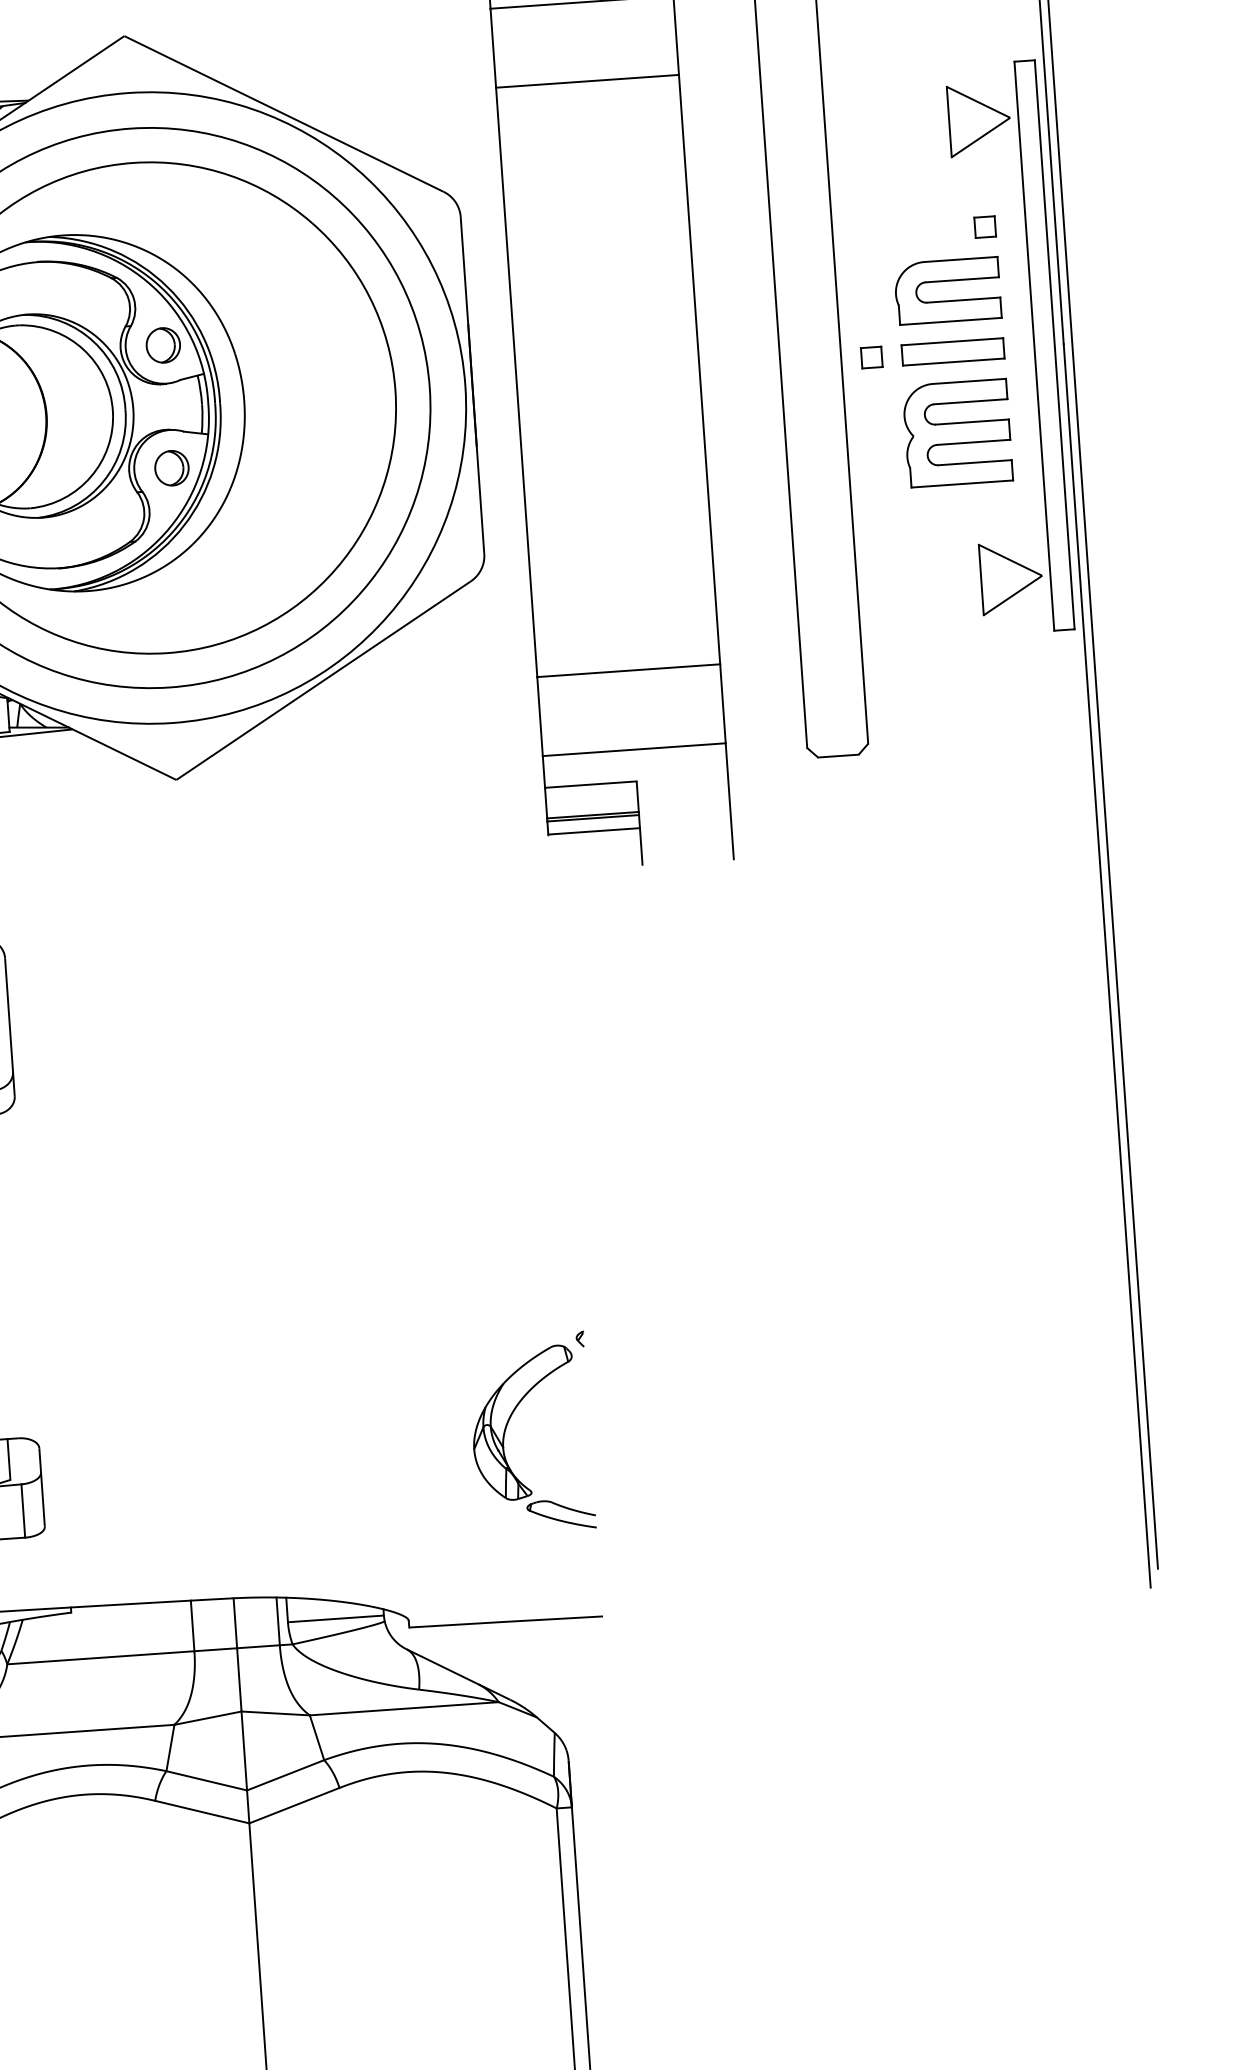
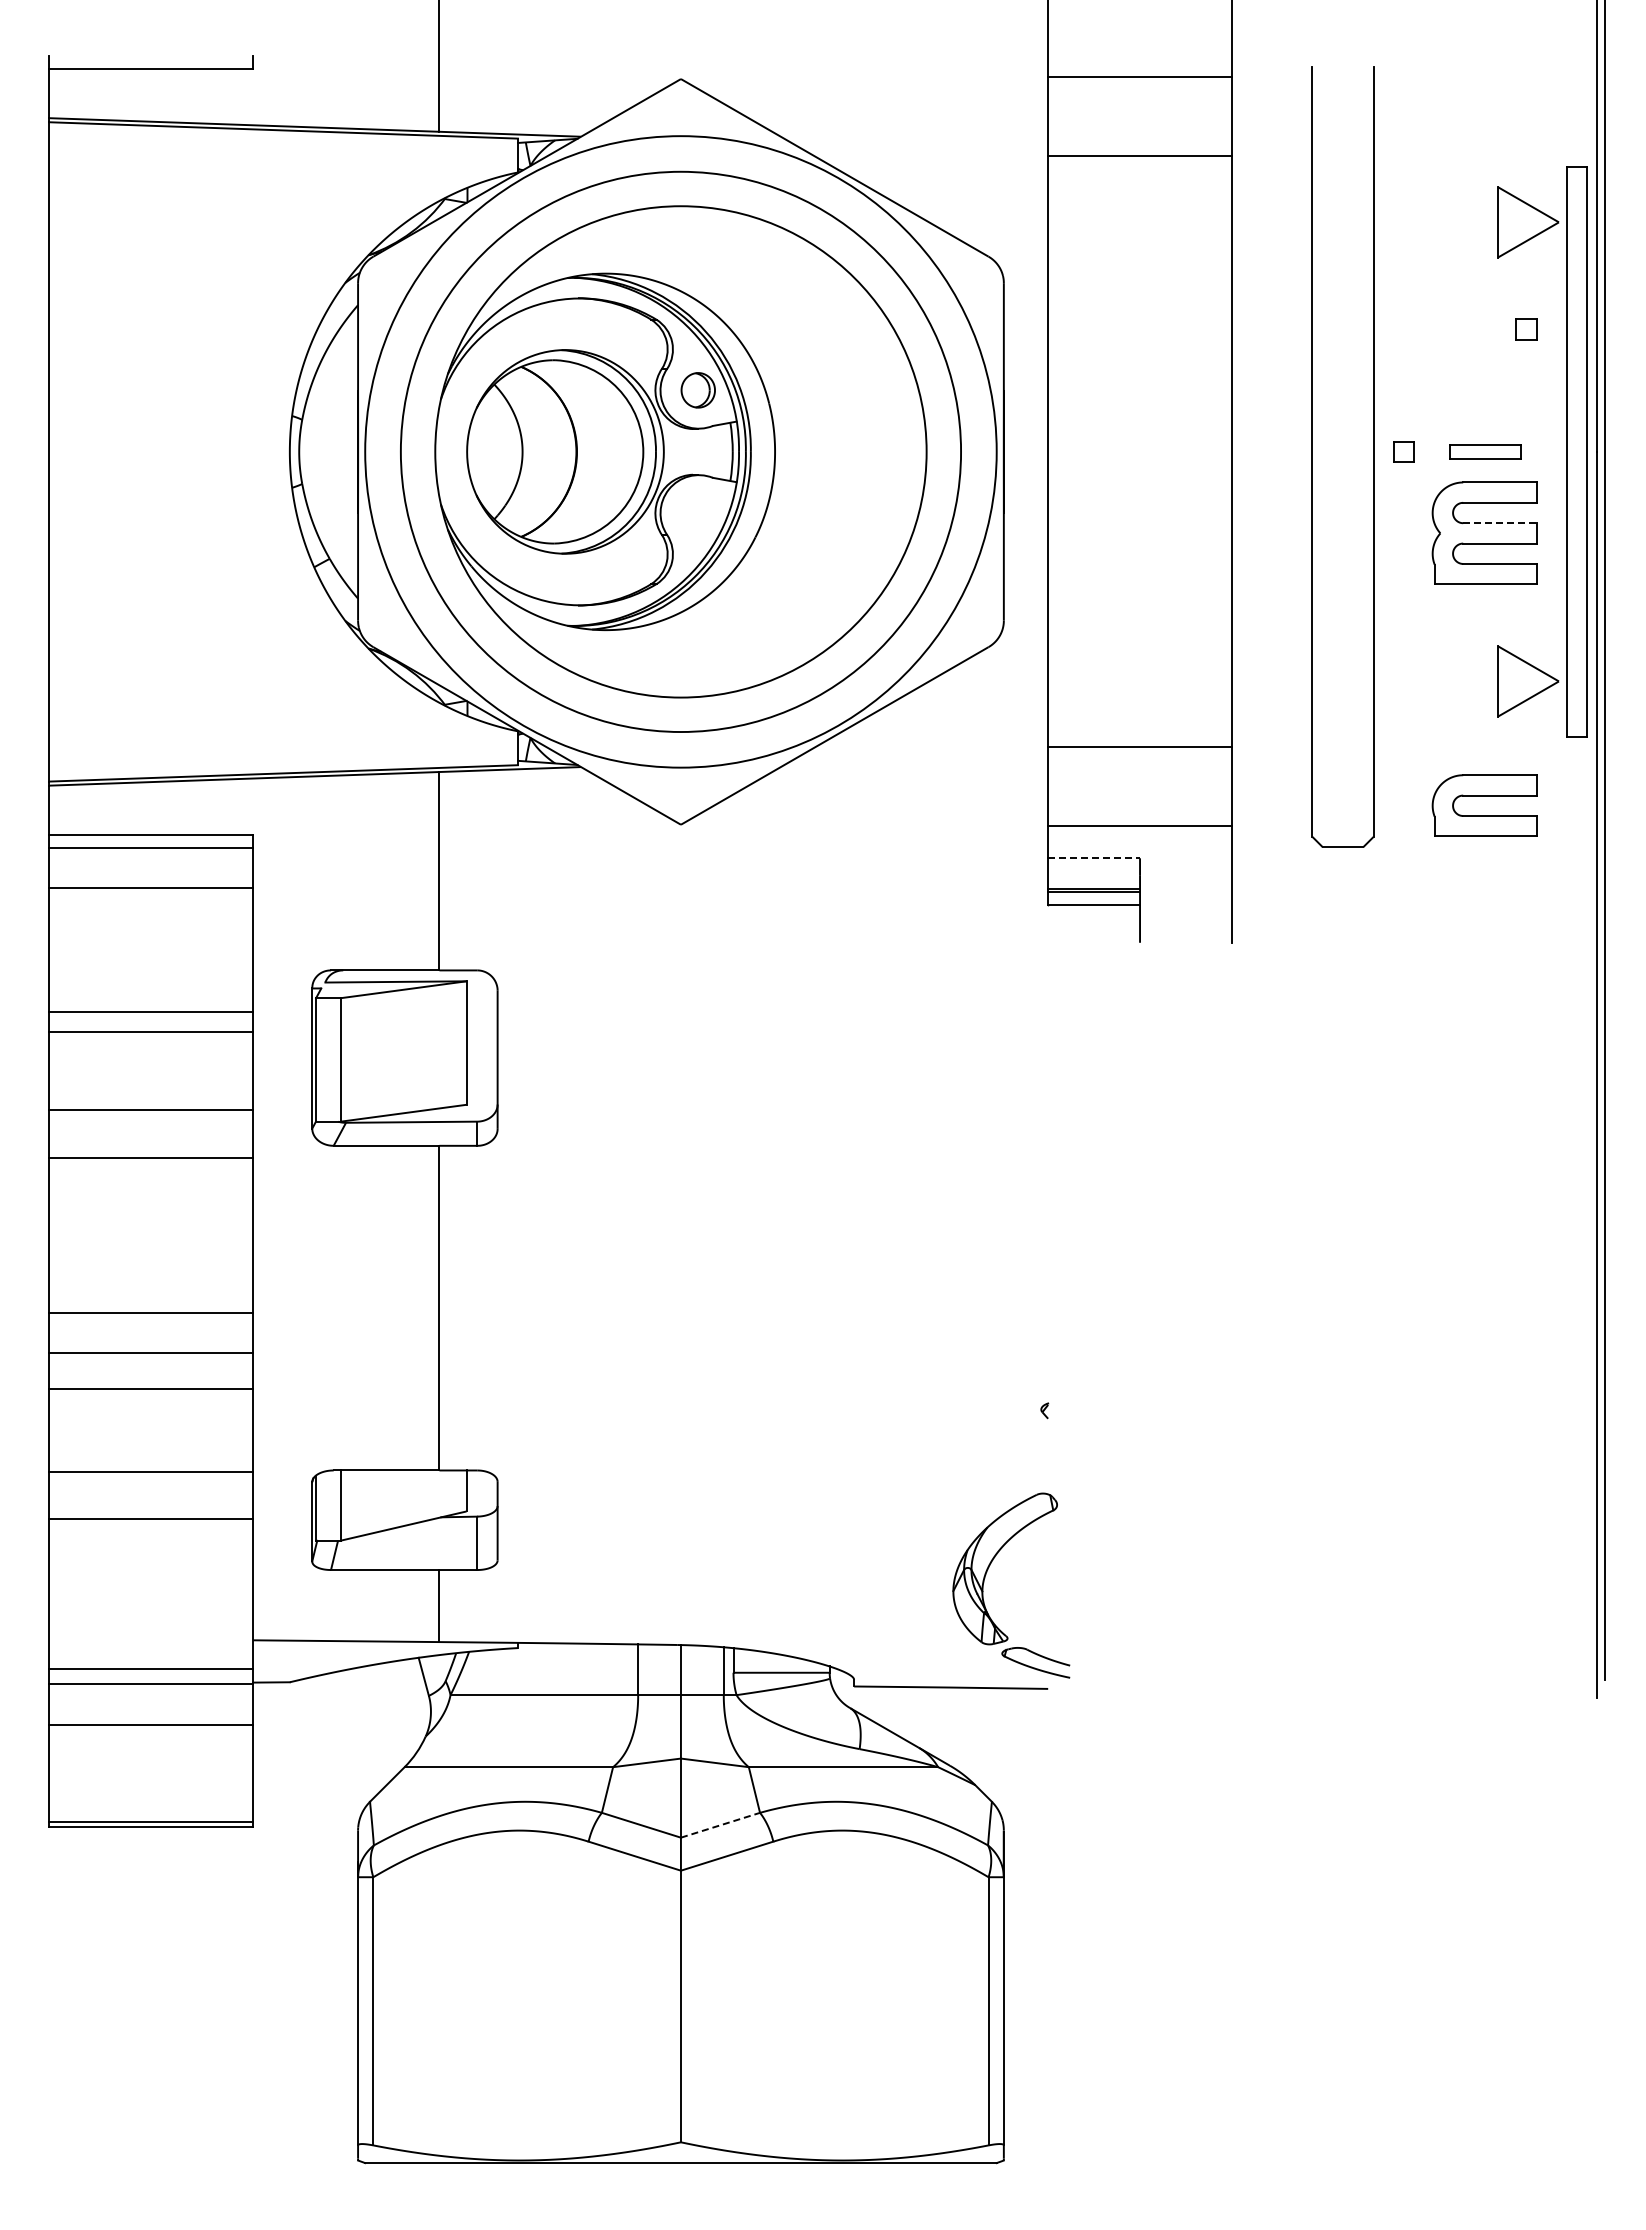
part: (947, 281) -> (1484, 796), moved
part: (952, 351) -> (1485, 451), size x0.7
line: (971, 422) -> (1499, 523), solid -> dashed
part: (171, 468) -> (697, 513), removed
line: (591, 784) -> (1094, 858), solid -> dashed
part: (506, 1431) -> (986, 1575), moved
line: (285, 1775) -> (720, 1825), solid -> dashed

